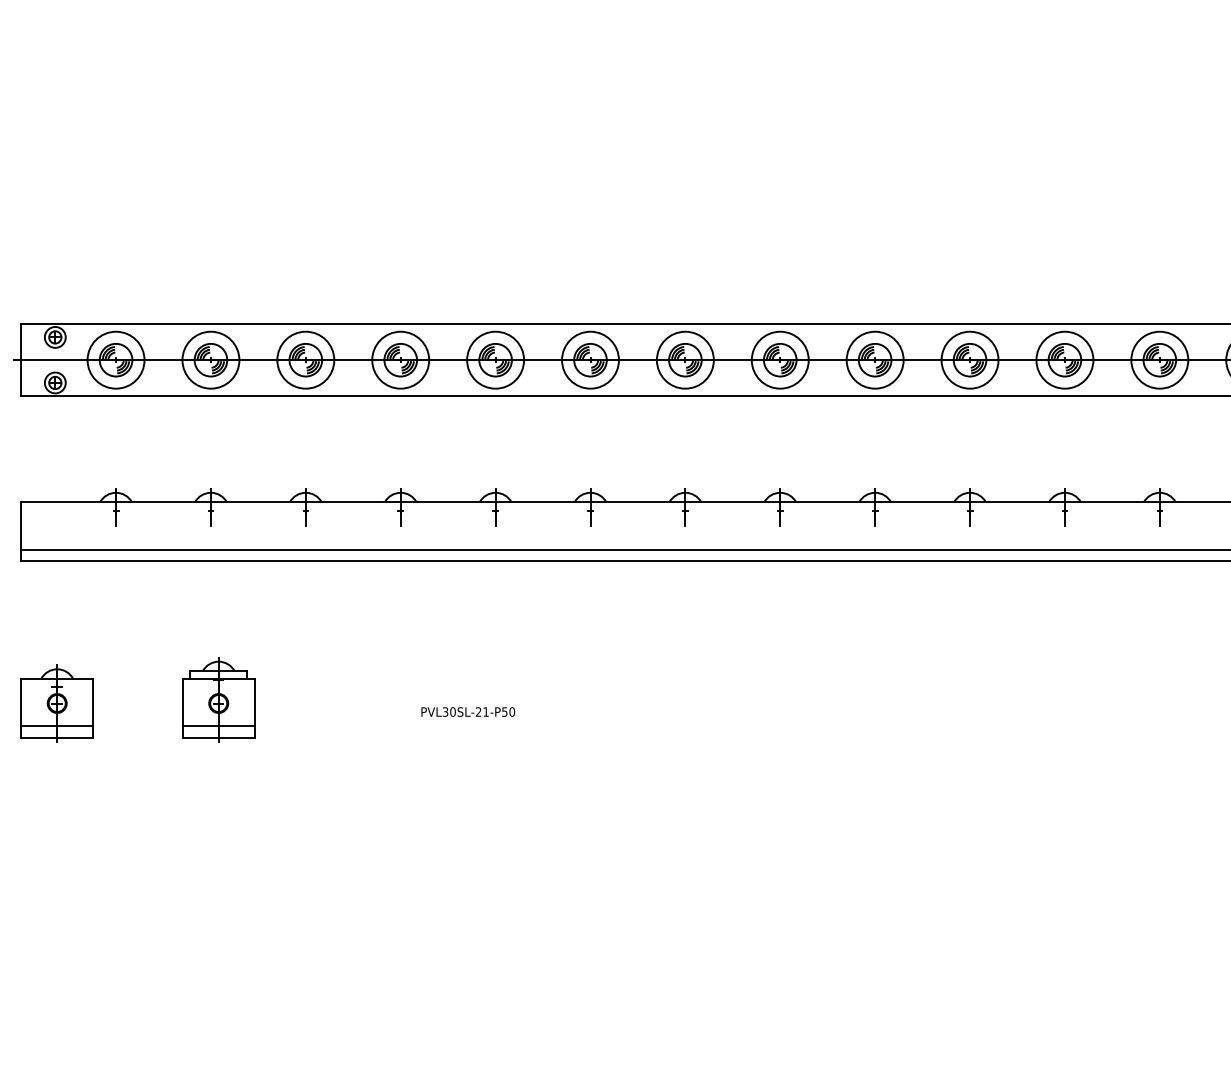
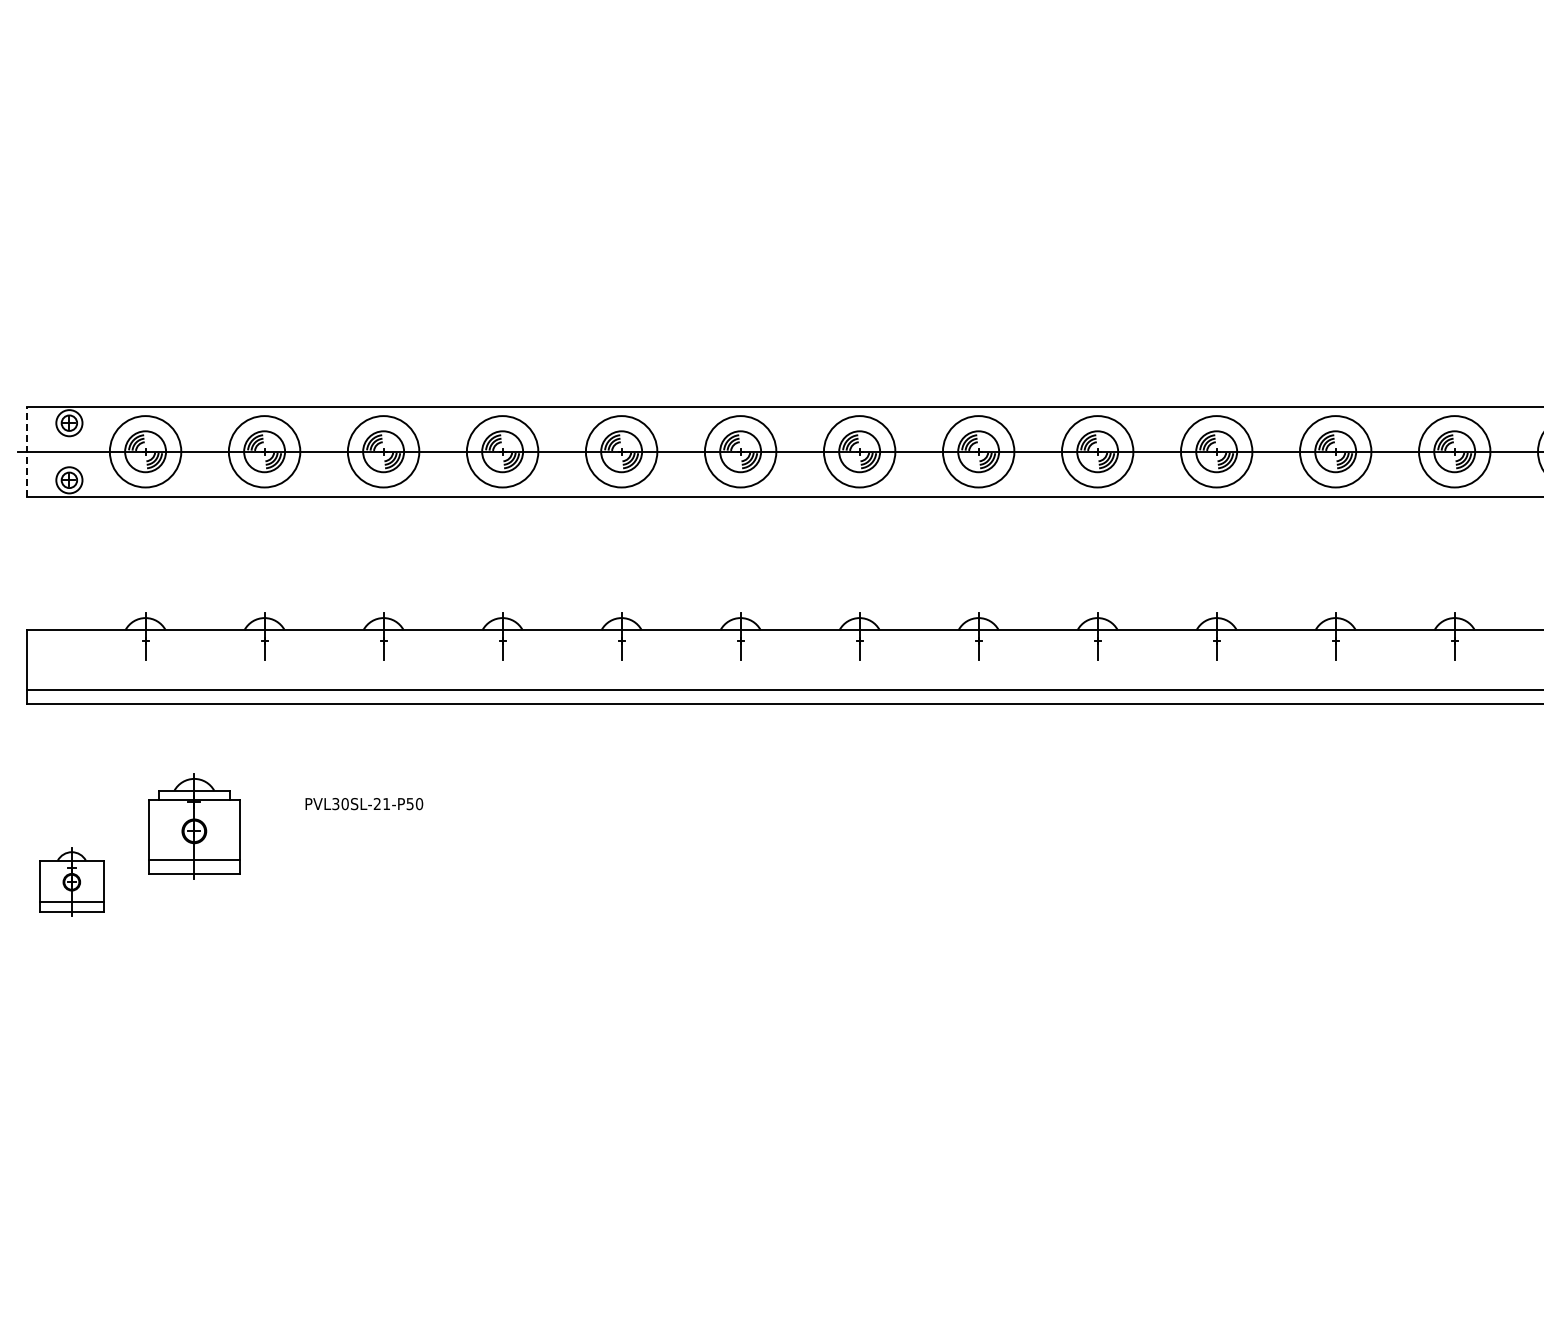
line: (21, 359) -> (26, 451), solid -> dashed
part: (218, 699) -> (194, 826), moved
part: (56, 702) -> (71, 881), size x0.7
text: (468, 712) -> (364, 804), moved

